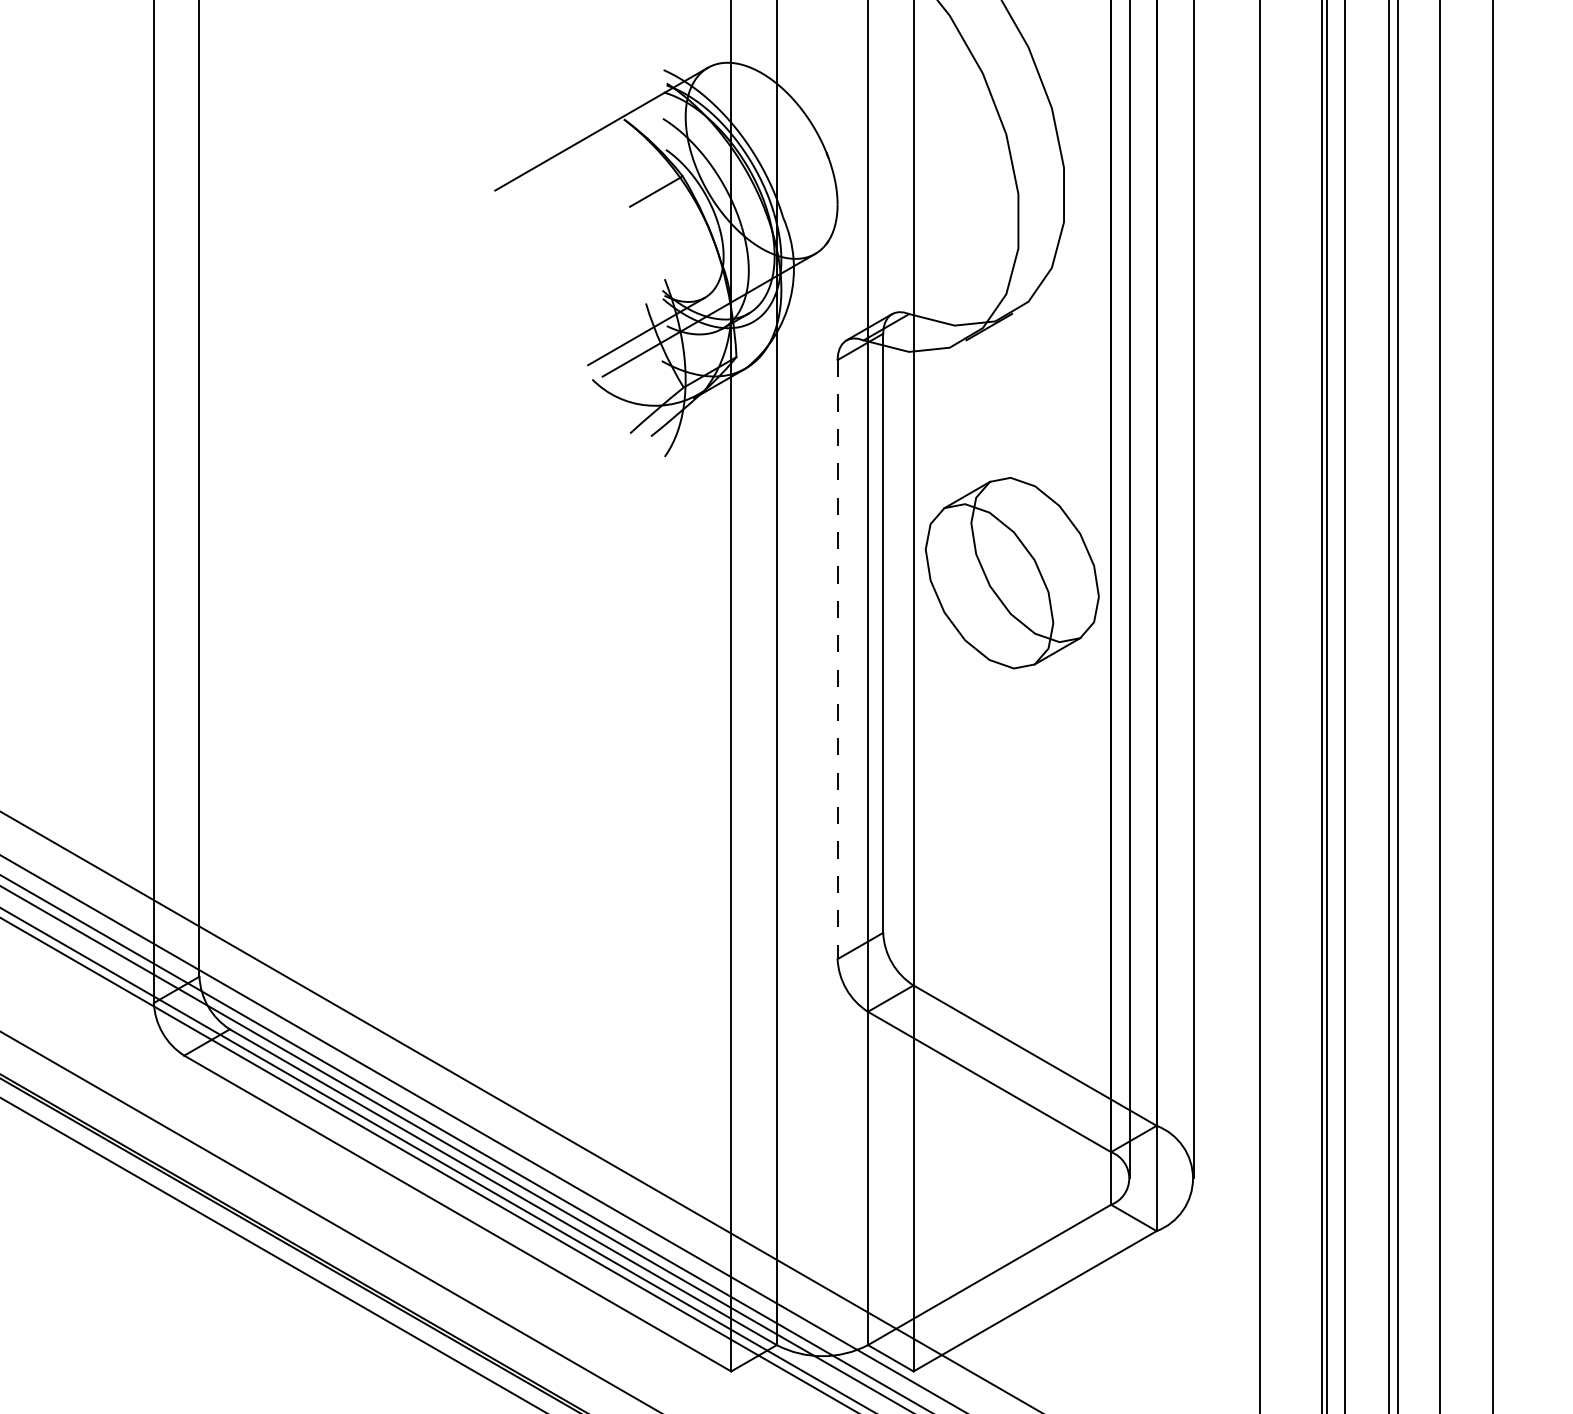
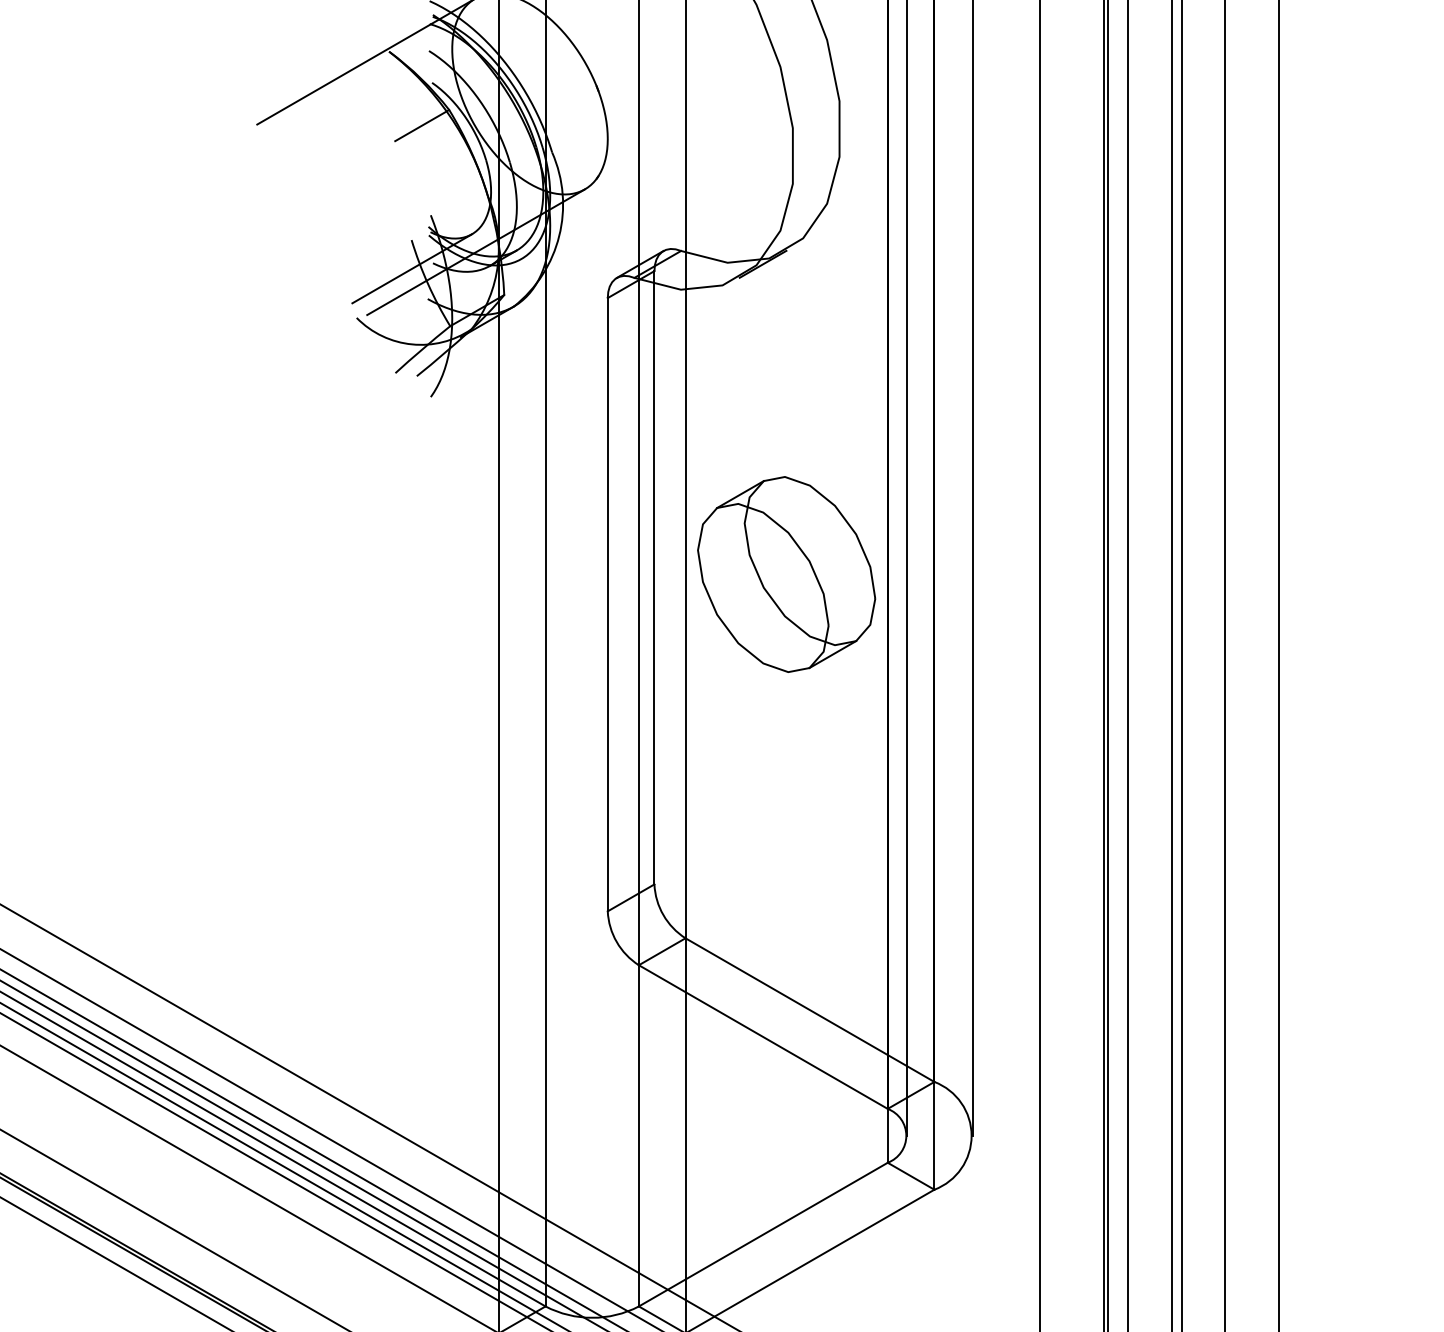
part: (1011, 573) -> (785, 574), moved
line: (837, 659) -> (607, 604), dashed -> solid

